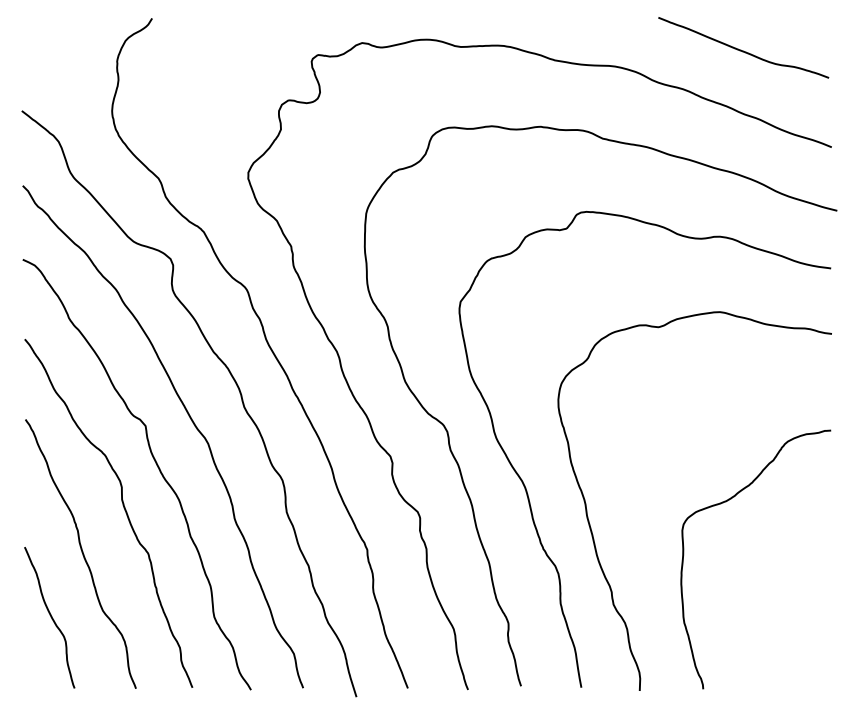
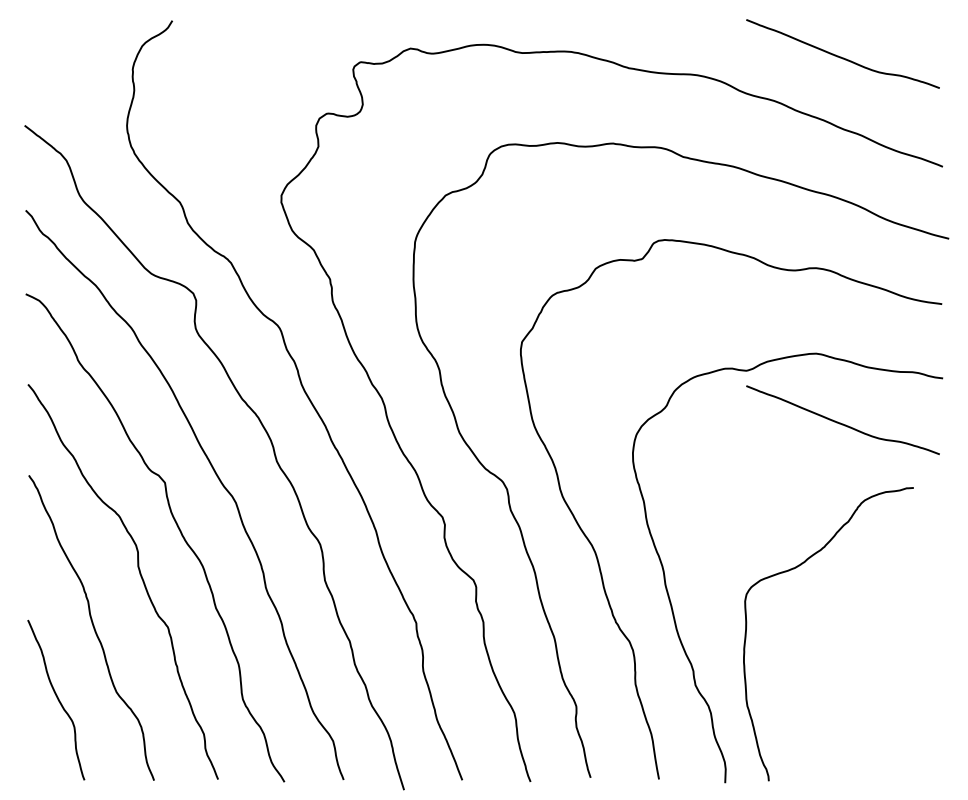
curve: (741, 372) -> (840, 422), added
curve: (726, 502) -> (795, 569), moved

